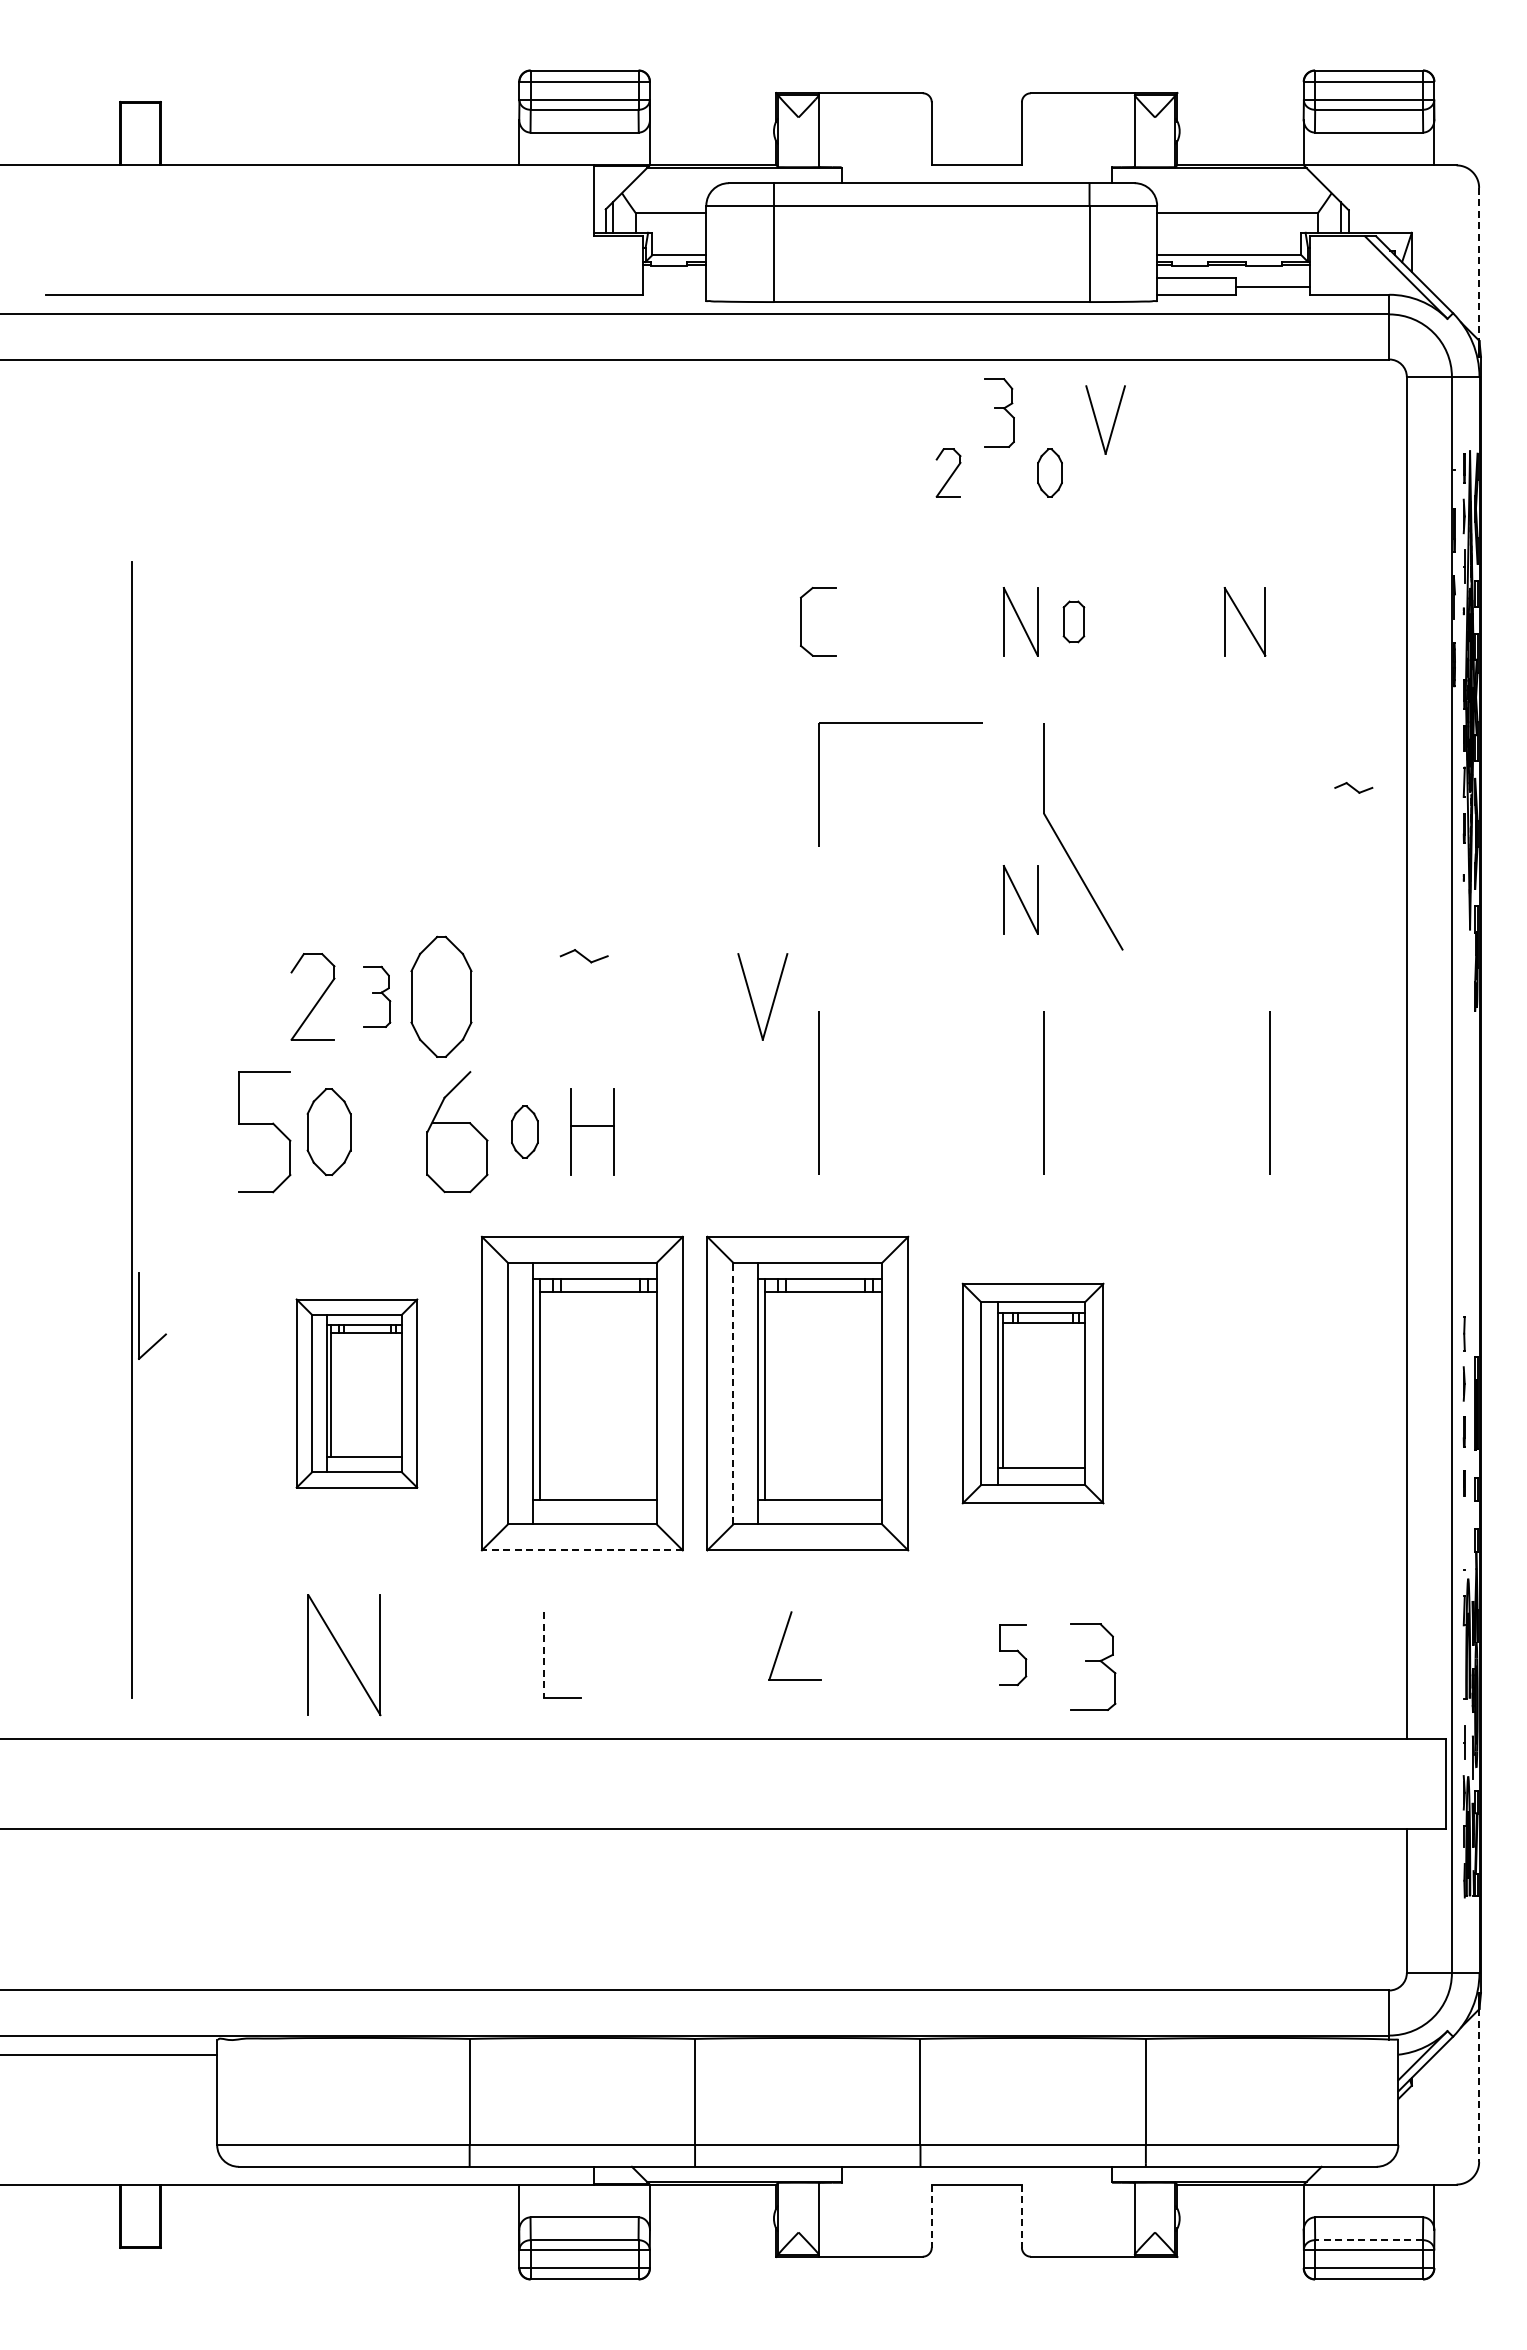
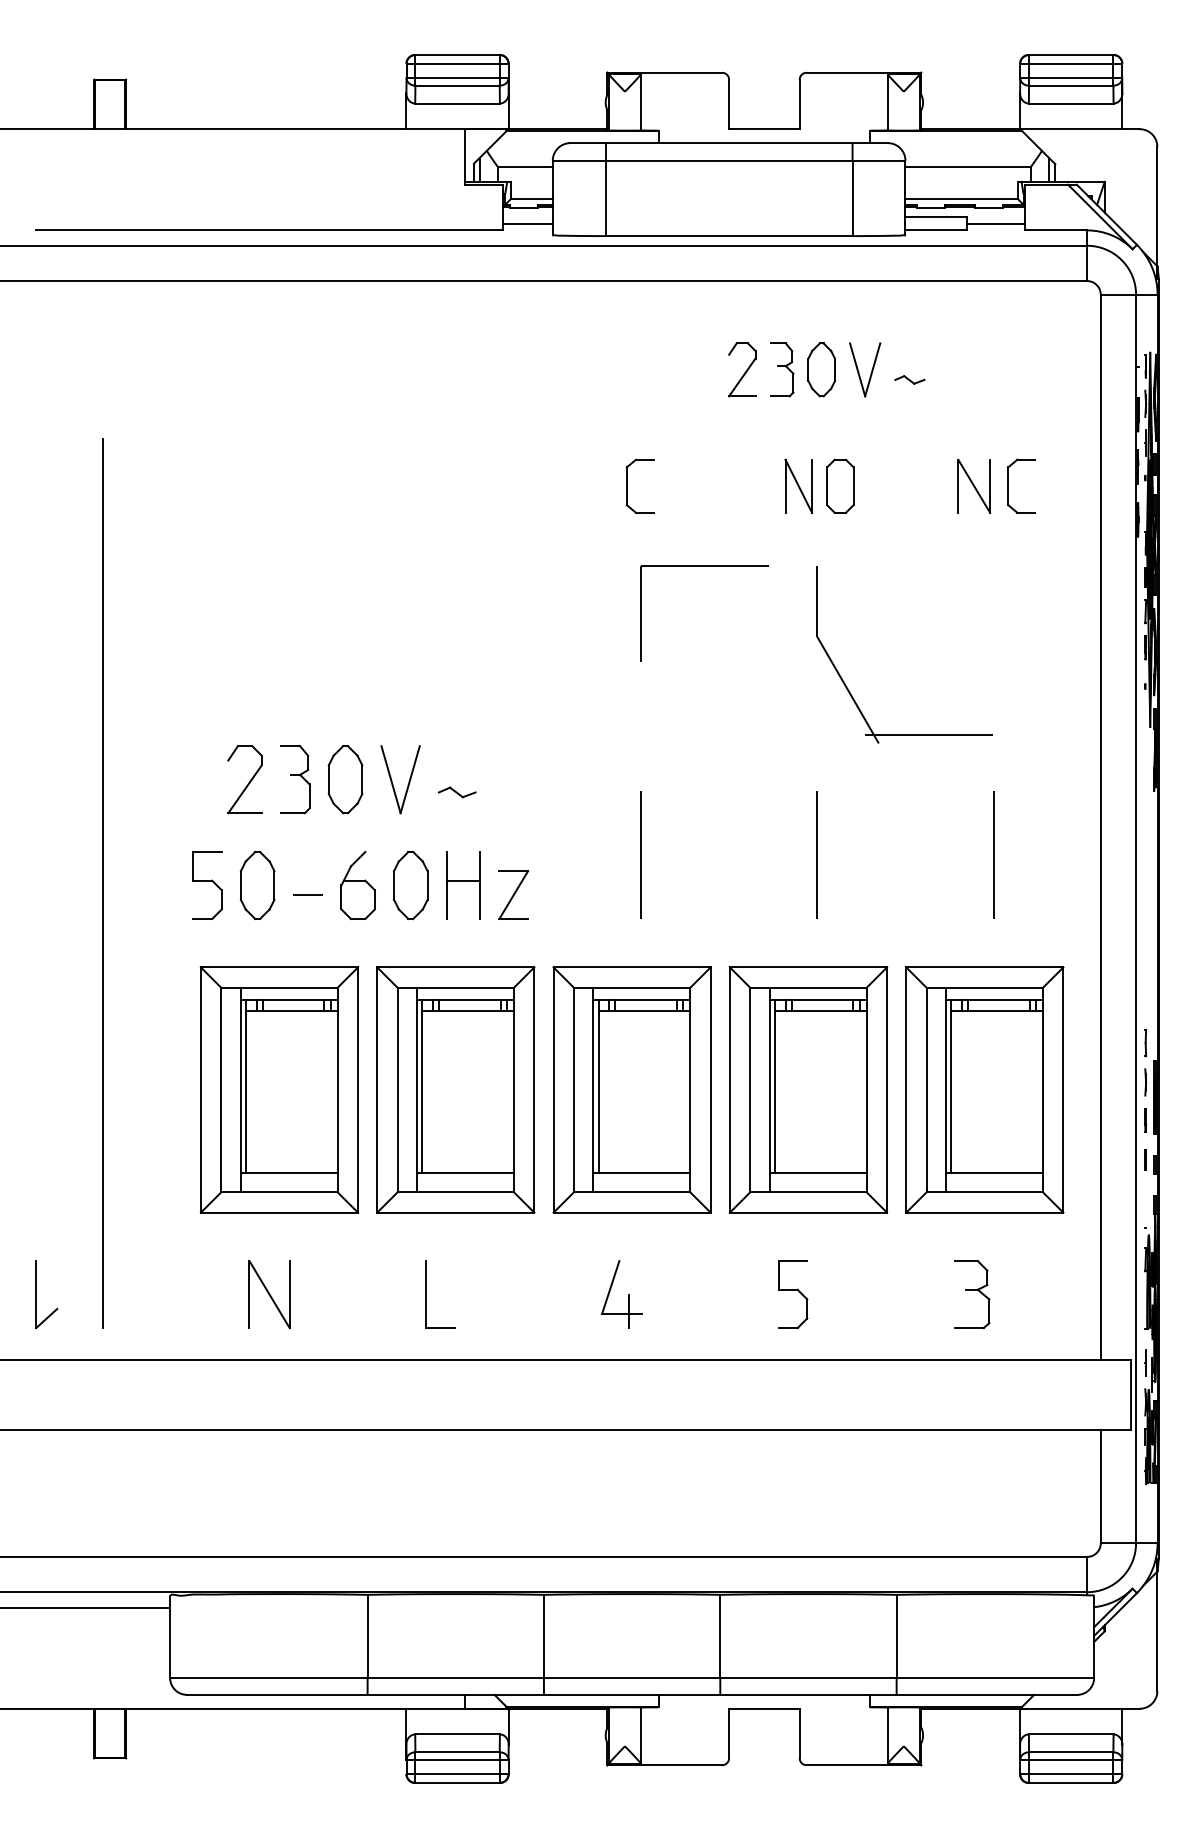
line: (1479, 264) -> (1157, 206), dashed -> solid
line: (674, 287) -> (527, 224), added
part: (999, 412) -> (782, 369), moved
part: (1097, 420) -> (858, 370), moved
part: (948, 472) -> (742, 369), size x1.43
part: (1049, 472) -> (821, 369), size x1.43
part: (1073, 621) -> (840, 485), size x1.67
part: (1289, 621) -> (1008, 485), added
part: (1353, 787) -> (909, 379), moved
part: (1020, 899) -> (798, 703), removed
line: (1187, 939) -> (929, 734), added
part: (583, 956) -> (456, 792), moved
part: (377, 996) -> (295, 779), size x1.43
part: (441, 996) -> (345, 779), size x0.71
part: (752, 999) -> (392, 781), moved
part: (265, 1131) -> (207, 884), size x0.71
part: (524, 1131) -> (410, 884), size x1.67
part: (457, 1132) -> (358, 885), size x0.71
part: (656, 1143) -> (513, 894), added
line: (392, 1144) -> (307, 895), added
part: (139, 1315) -> (36, 1294), moved
part: (356, 1393) -> (279, 1089), size x1.67
line: (733, 1393) -> (574, 1089), dashed -> solid
part: (1032, 1393) -> (807, 1089), size x1.43
part: (1258, 1393) -> (984, 1089), added
line: (581, 1550) -> (455, 1212), dashed -> solid
part: (343, 1654) -> (268, 1294), size x0.71
part: (1013, 1654) -> (793, 1294), size x1.43
line: (544, 1655) -> (426, 1294), dashed -> solid
part: (1093, 1666) -> (972, 1294), moved
line: (803, 1676) -> (628, 1311), added
line: (1479, 2086) -> (1157, 1632), dashed -> solid
line: (931, 2216) -> (728, 1733), dashed -> solid
line: (1021, 2216) -> (799, 1733), dashed -> solid
line: (1369, 2240) -> (1071, 1752), dashed -> solid

